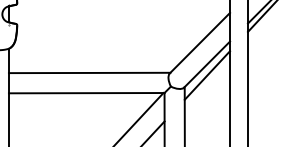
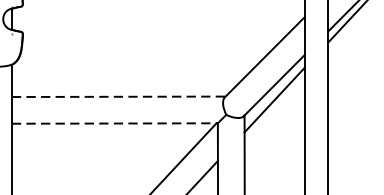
line: (89, 72) -> (118, 96), solid -> dashed
line: (86, 93) -> (114, 123), solid -> dashed

